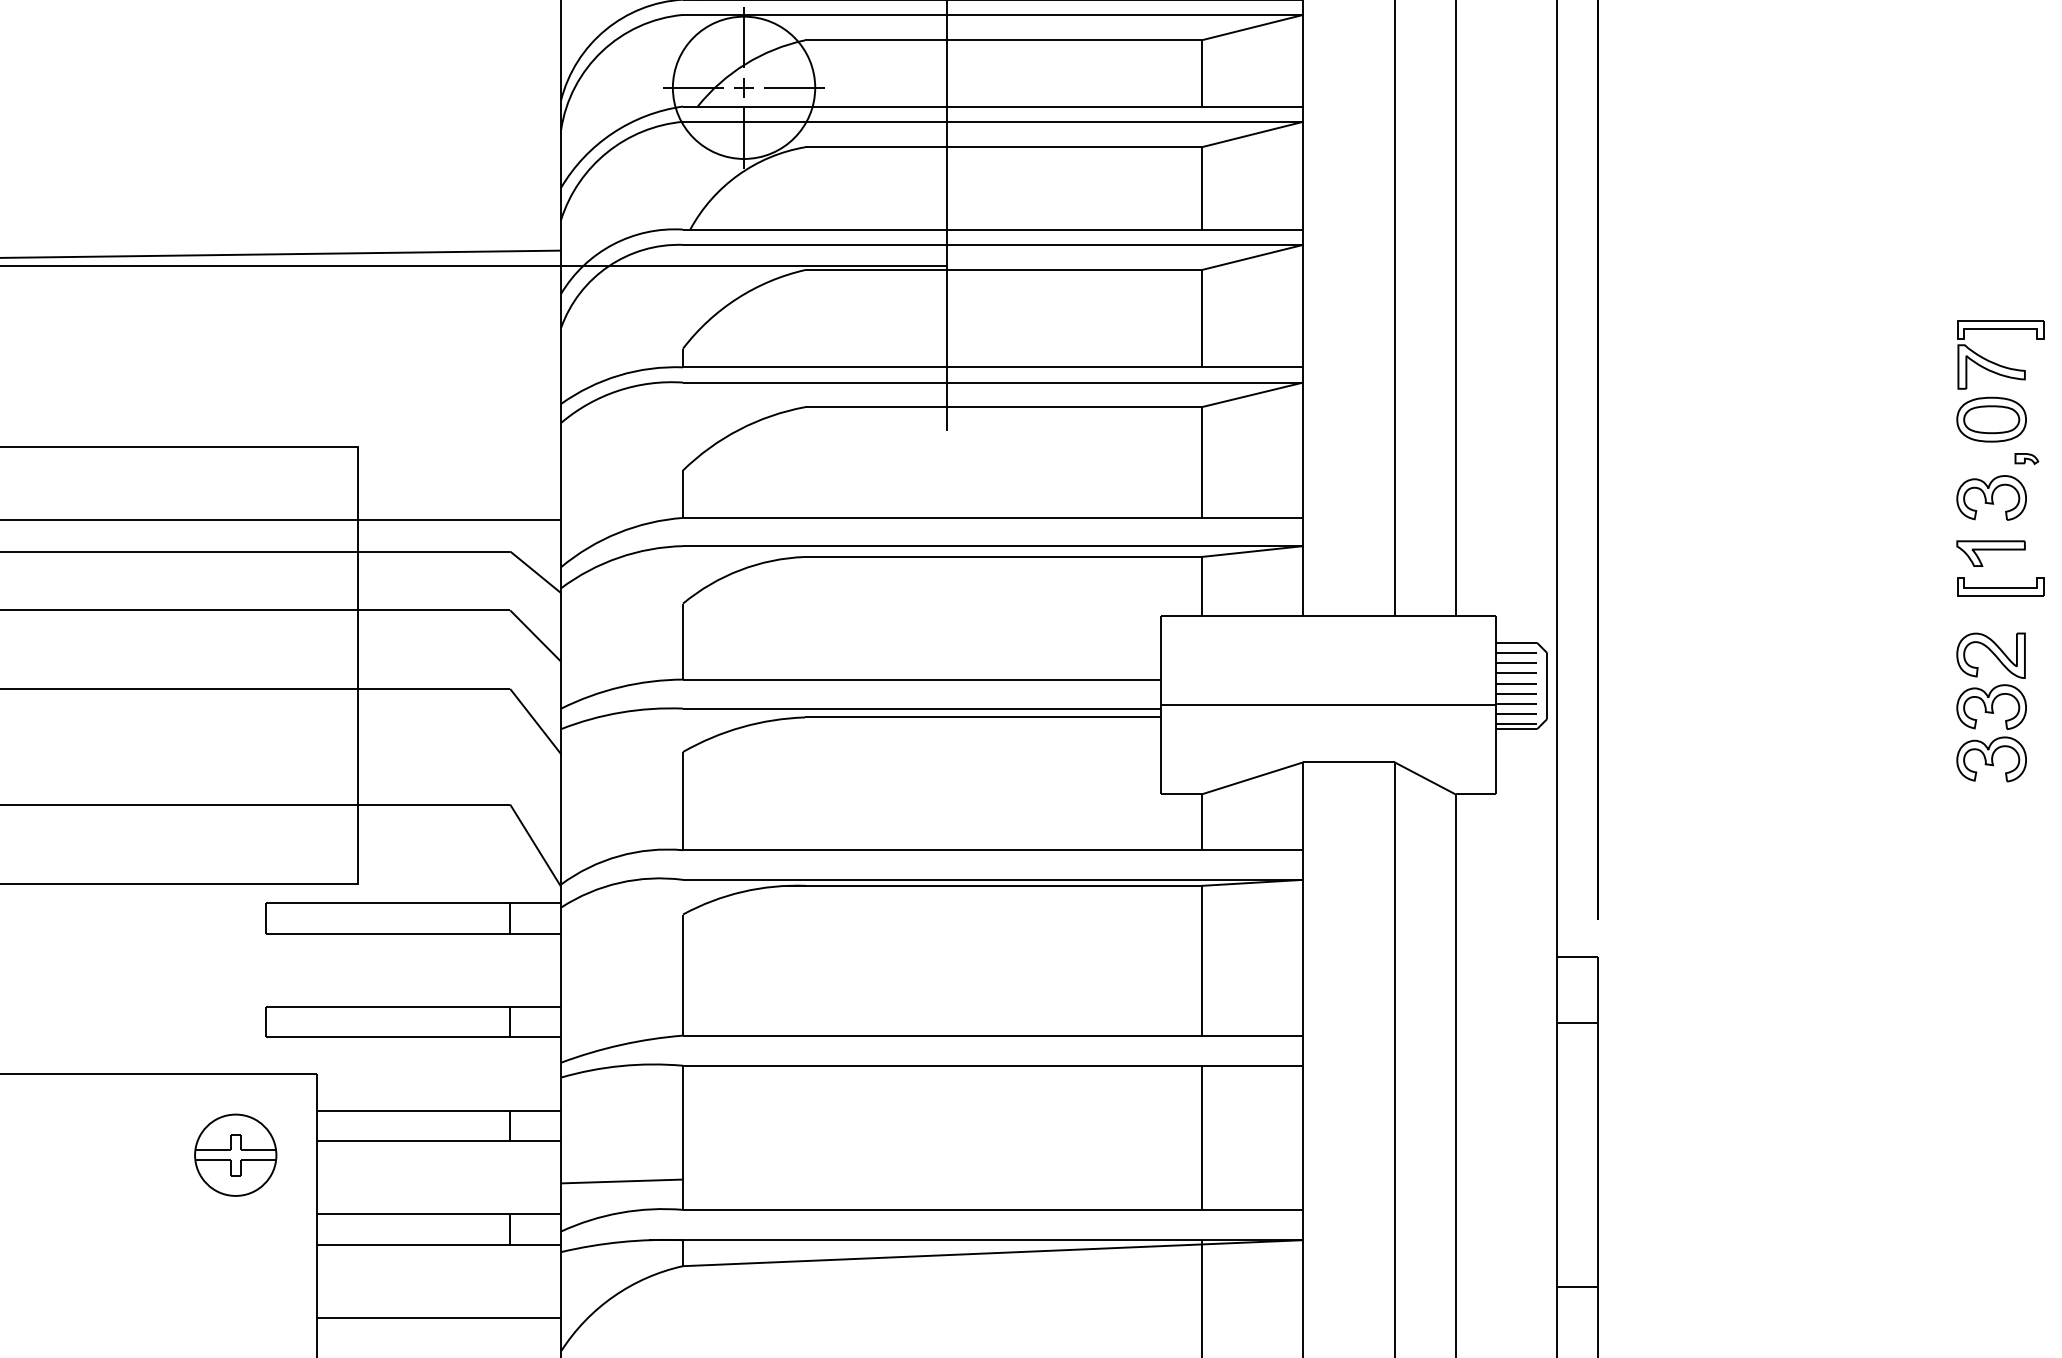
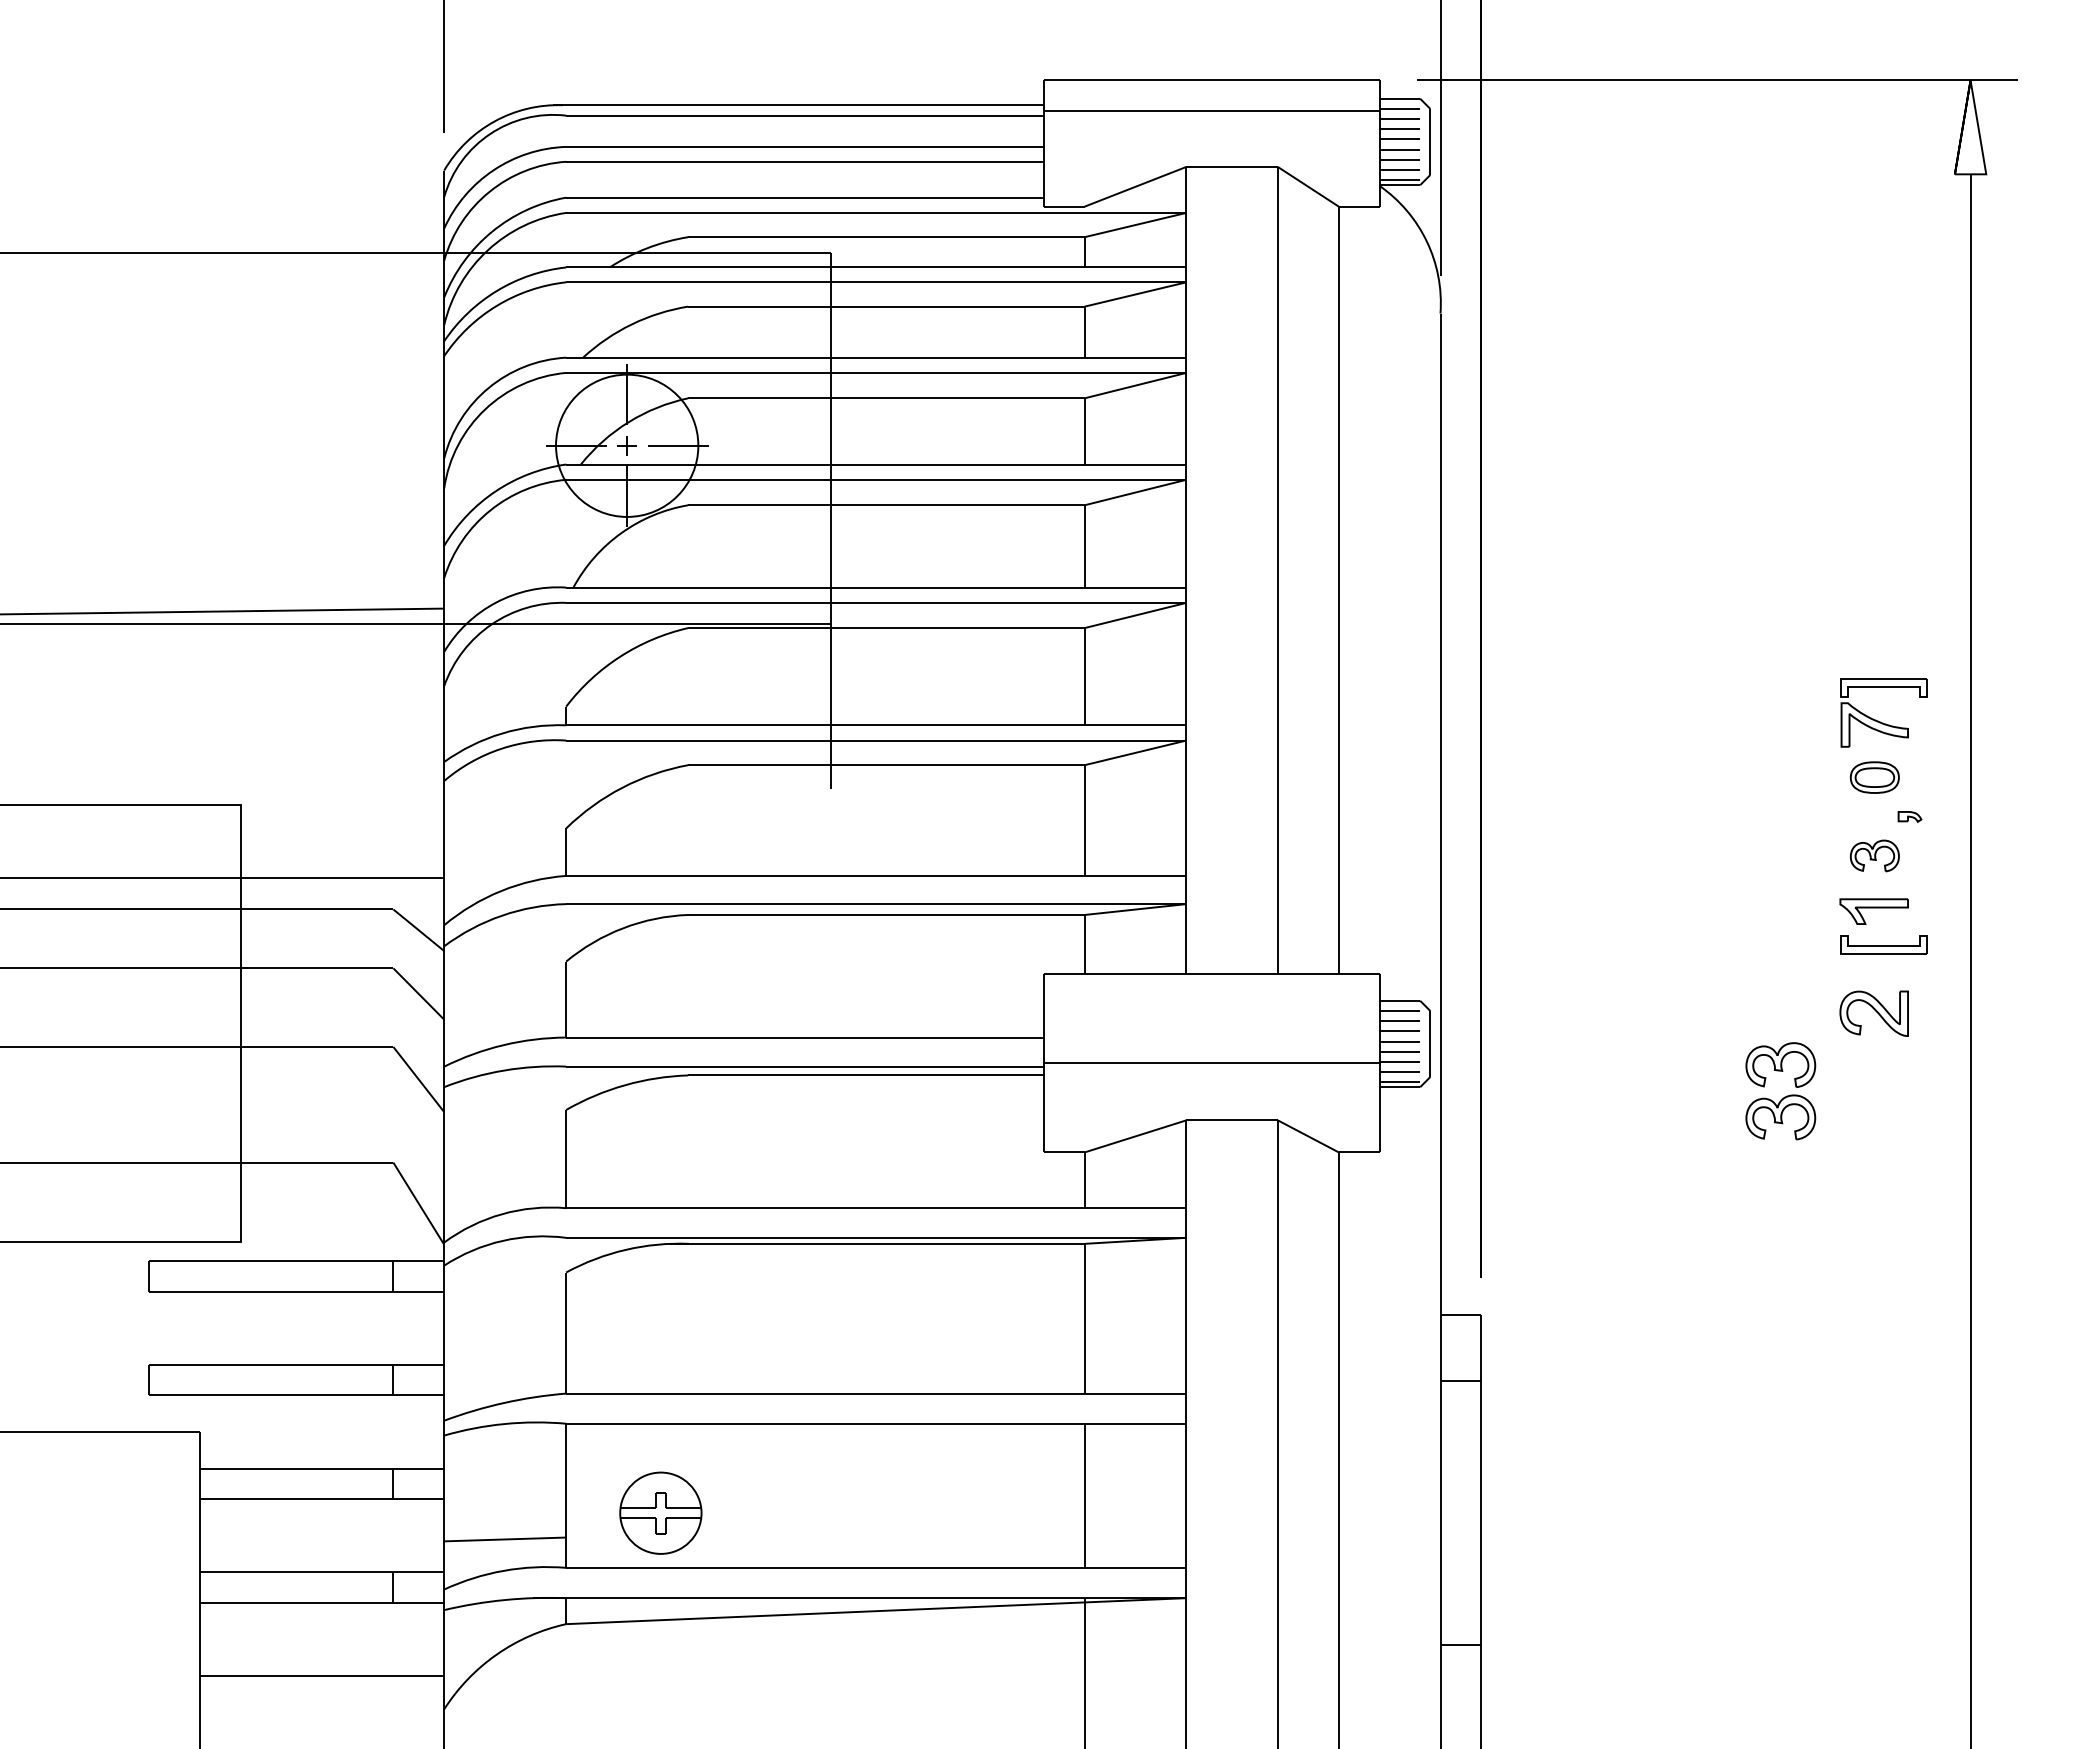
part: (1991, 419) -> (1874, 777), size x0.7
part: (1991, 497) -> (1874, 855), size x0.7
part: (1995, 738) -> (1784, 1096), moved
part: (235, 1154) -> (660, 1512), moved

